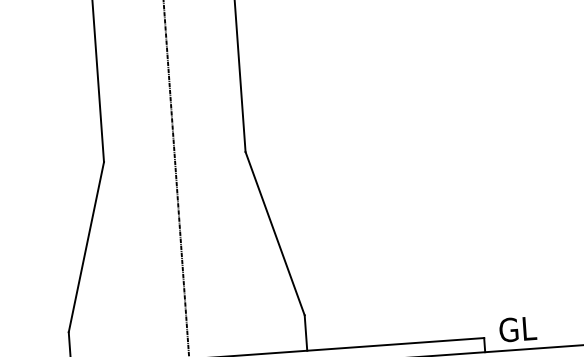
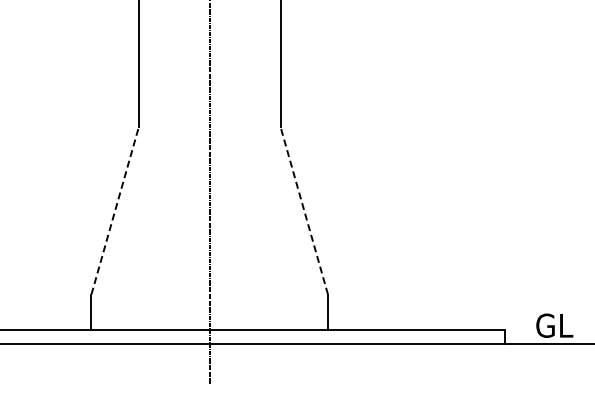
line: (275, 233) -> (304, 210), solid -> dashed
line: (86, 246) -> (115, 210), solid -> dashed
text: (517, 329) -> (554, 325), moved

